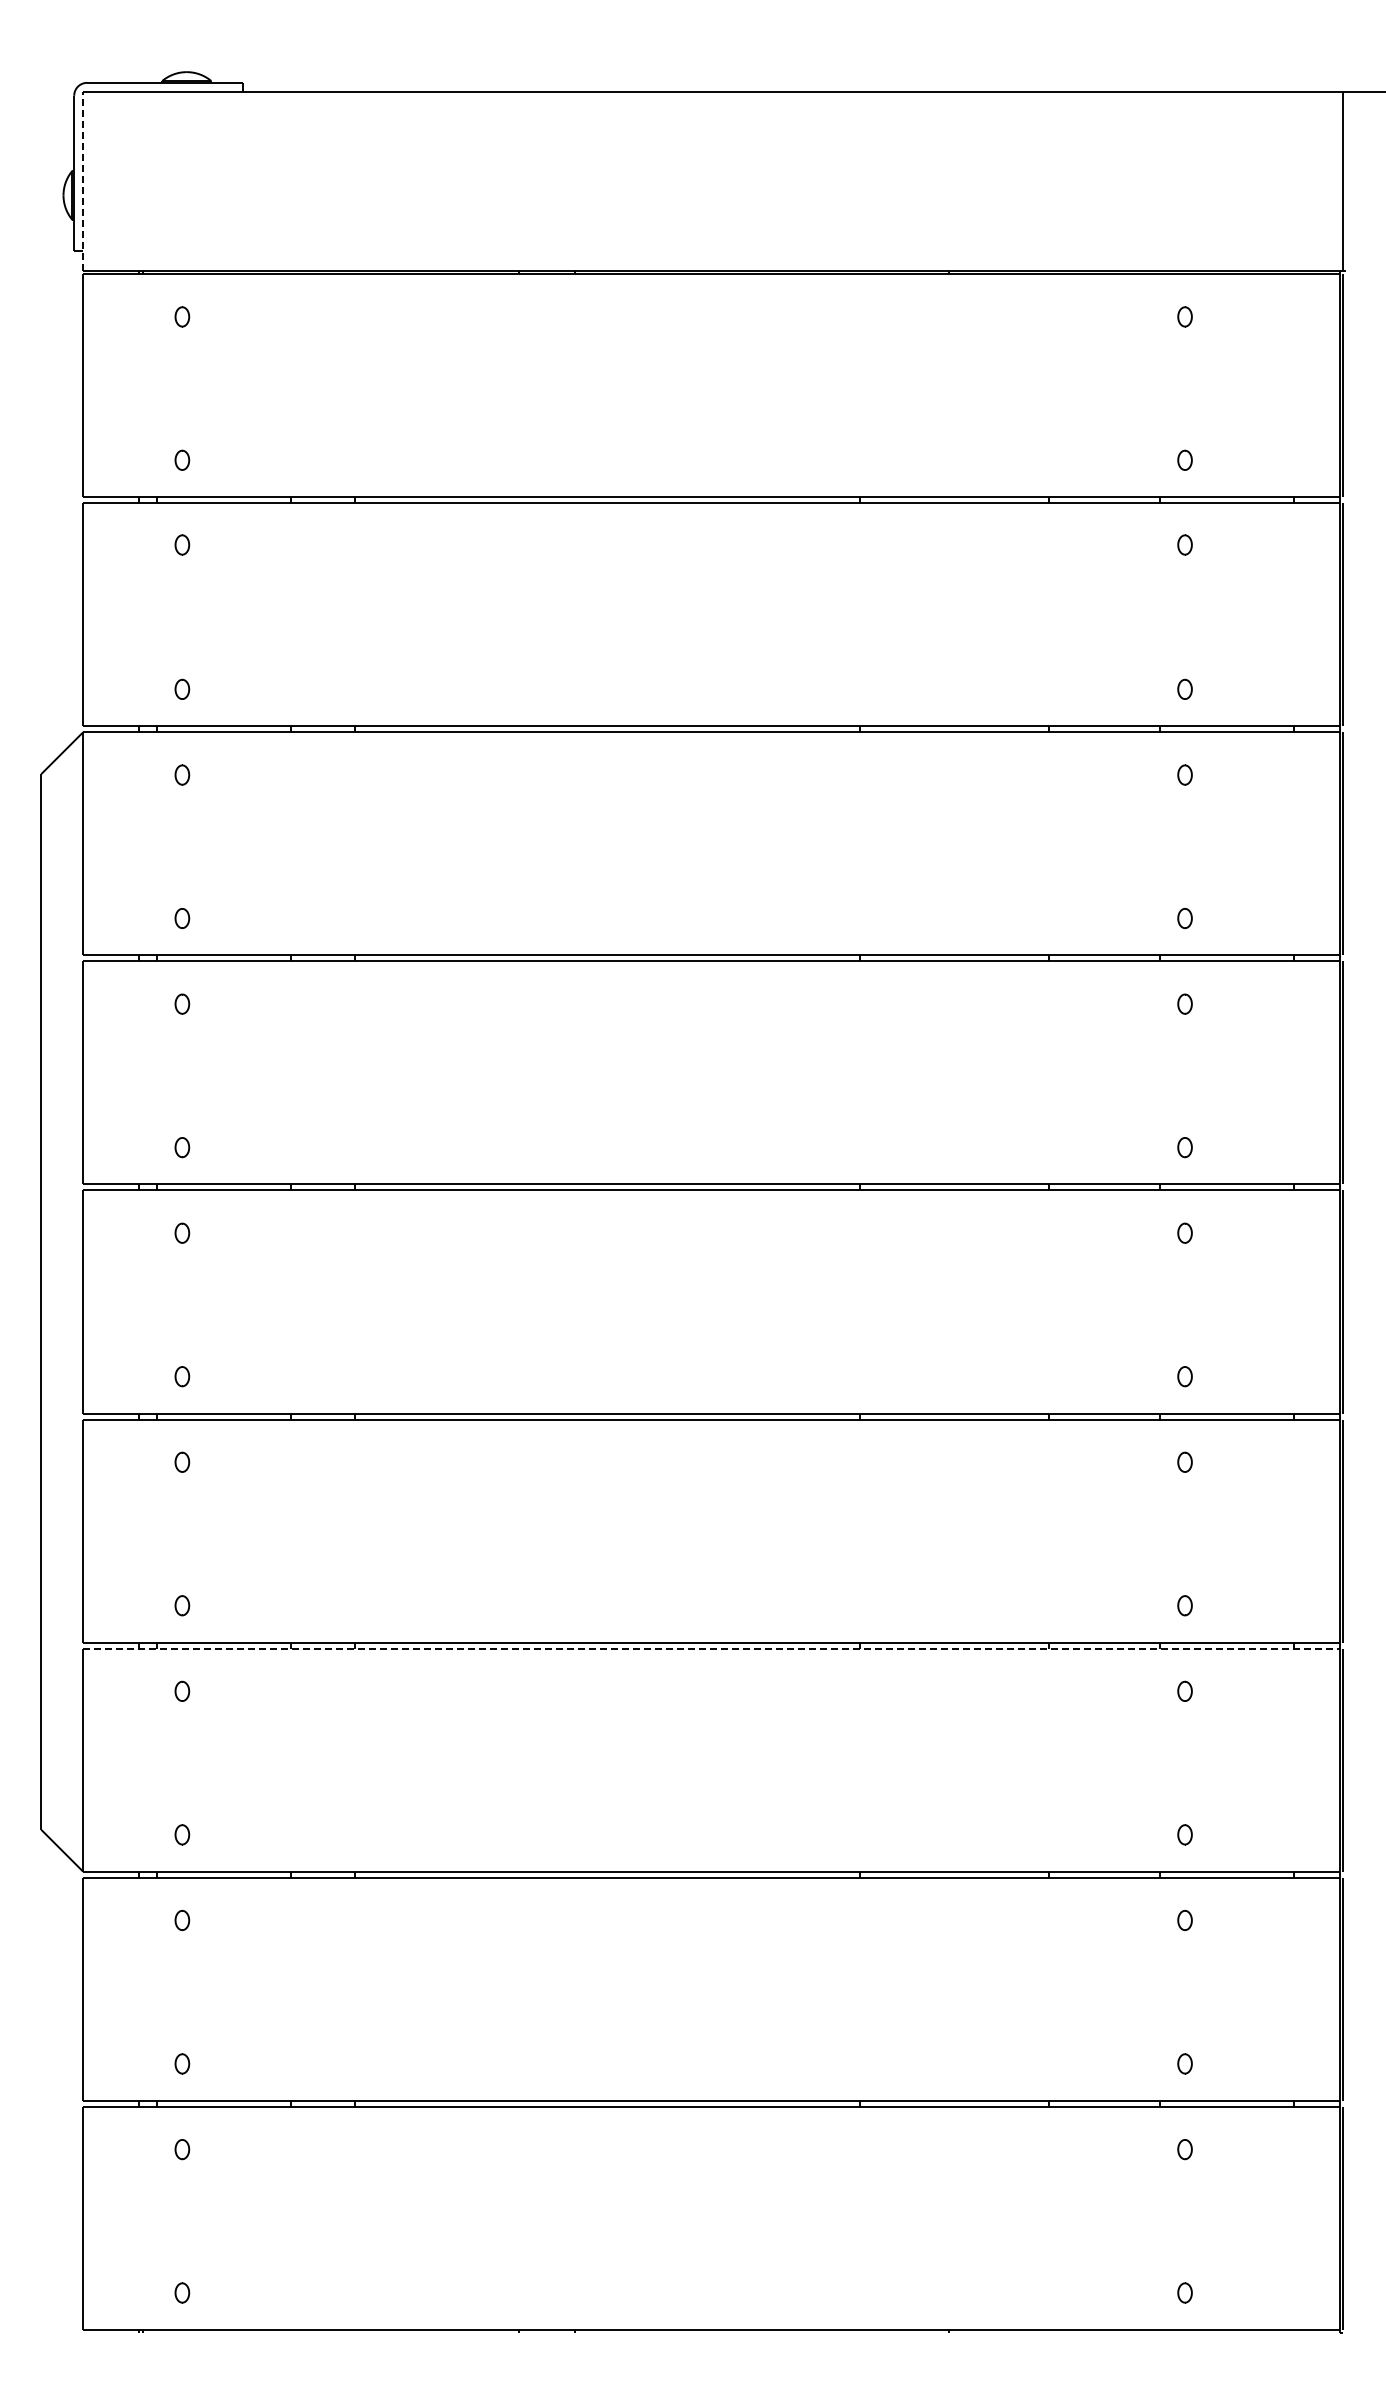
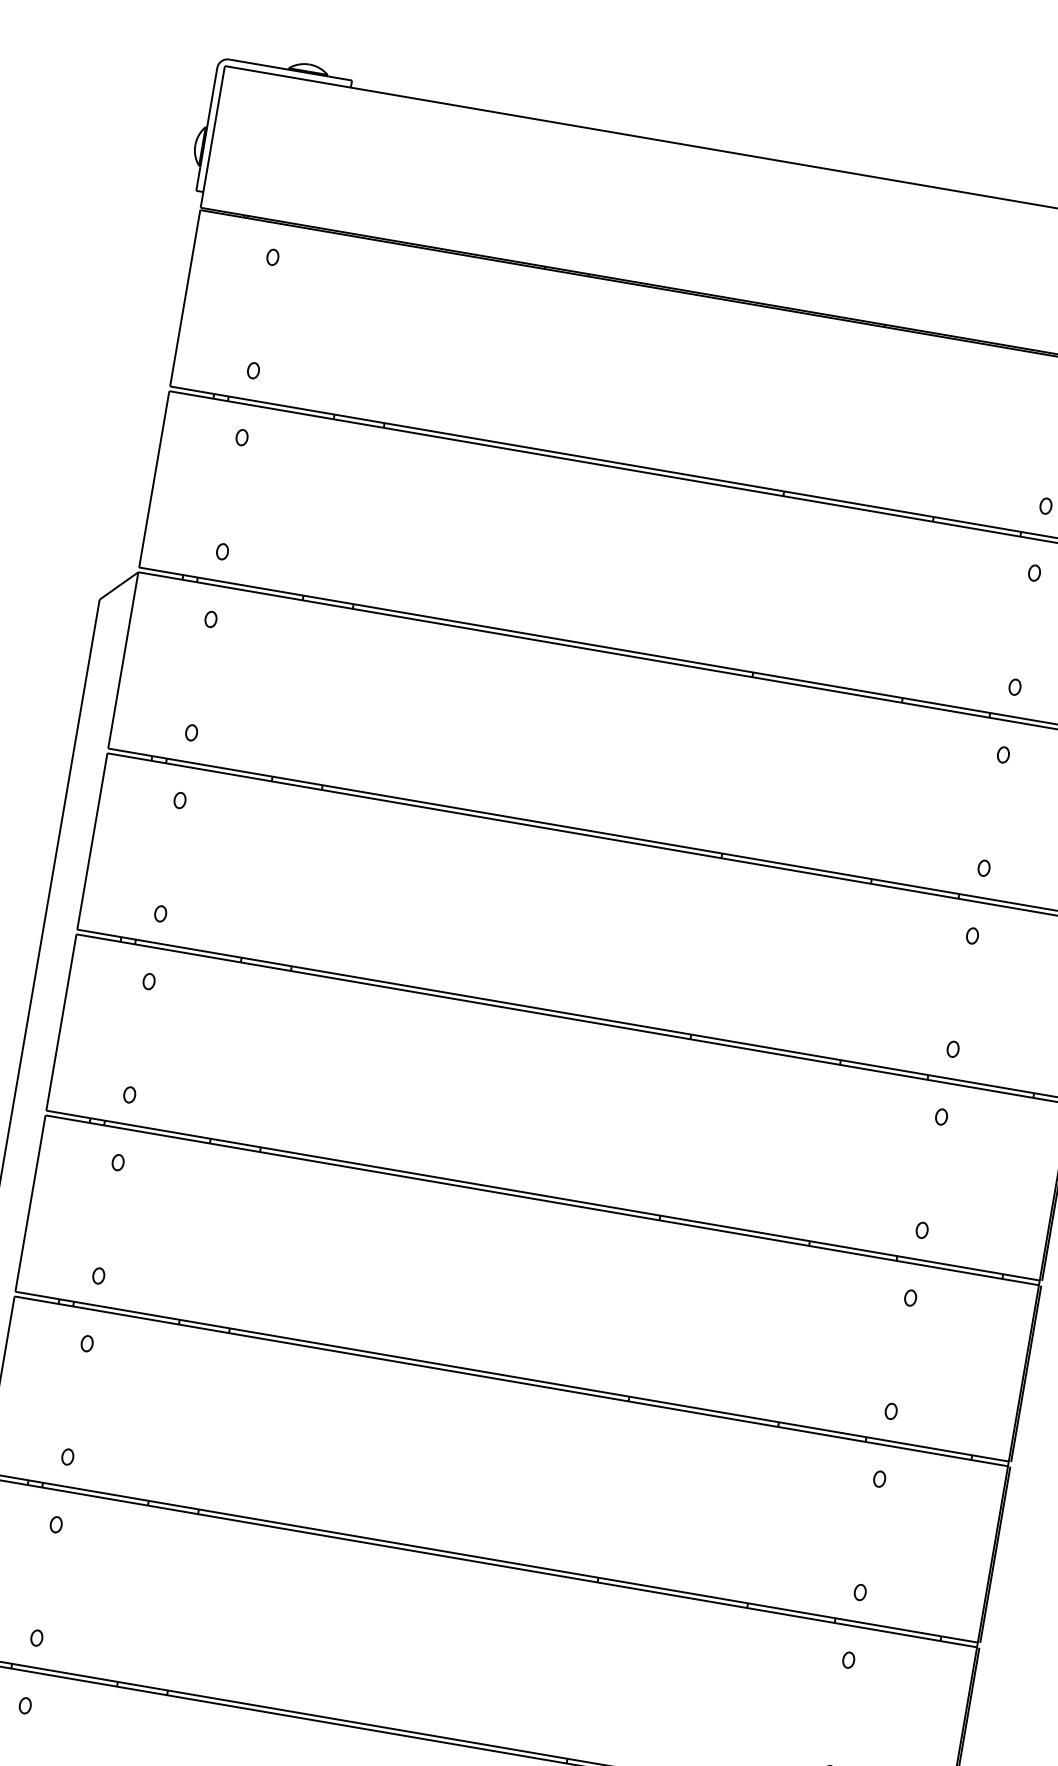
line: (83, 181) -> (213, 137), dashed -> solid
line: (712, 1648) -> (511, 1381), dashed -> solid

